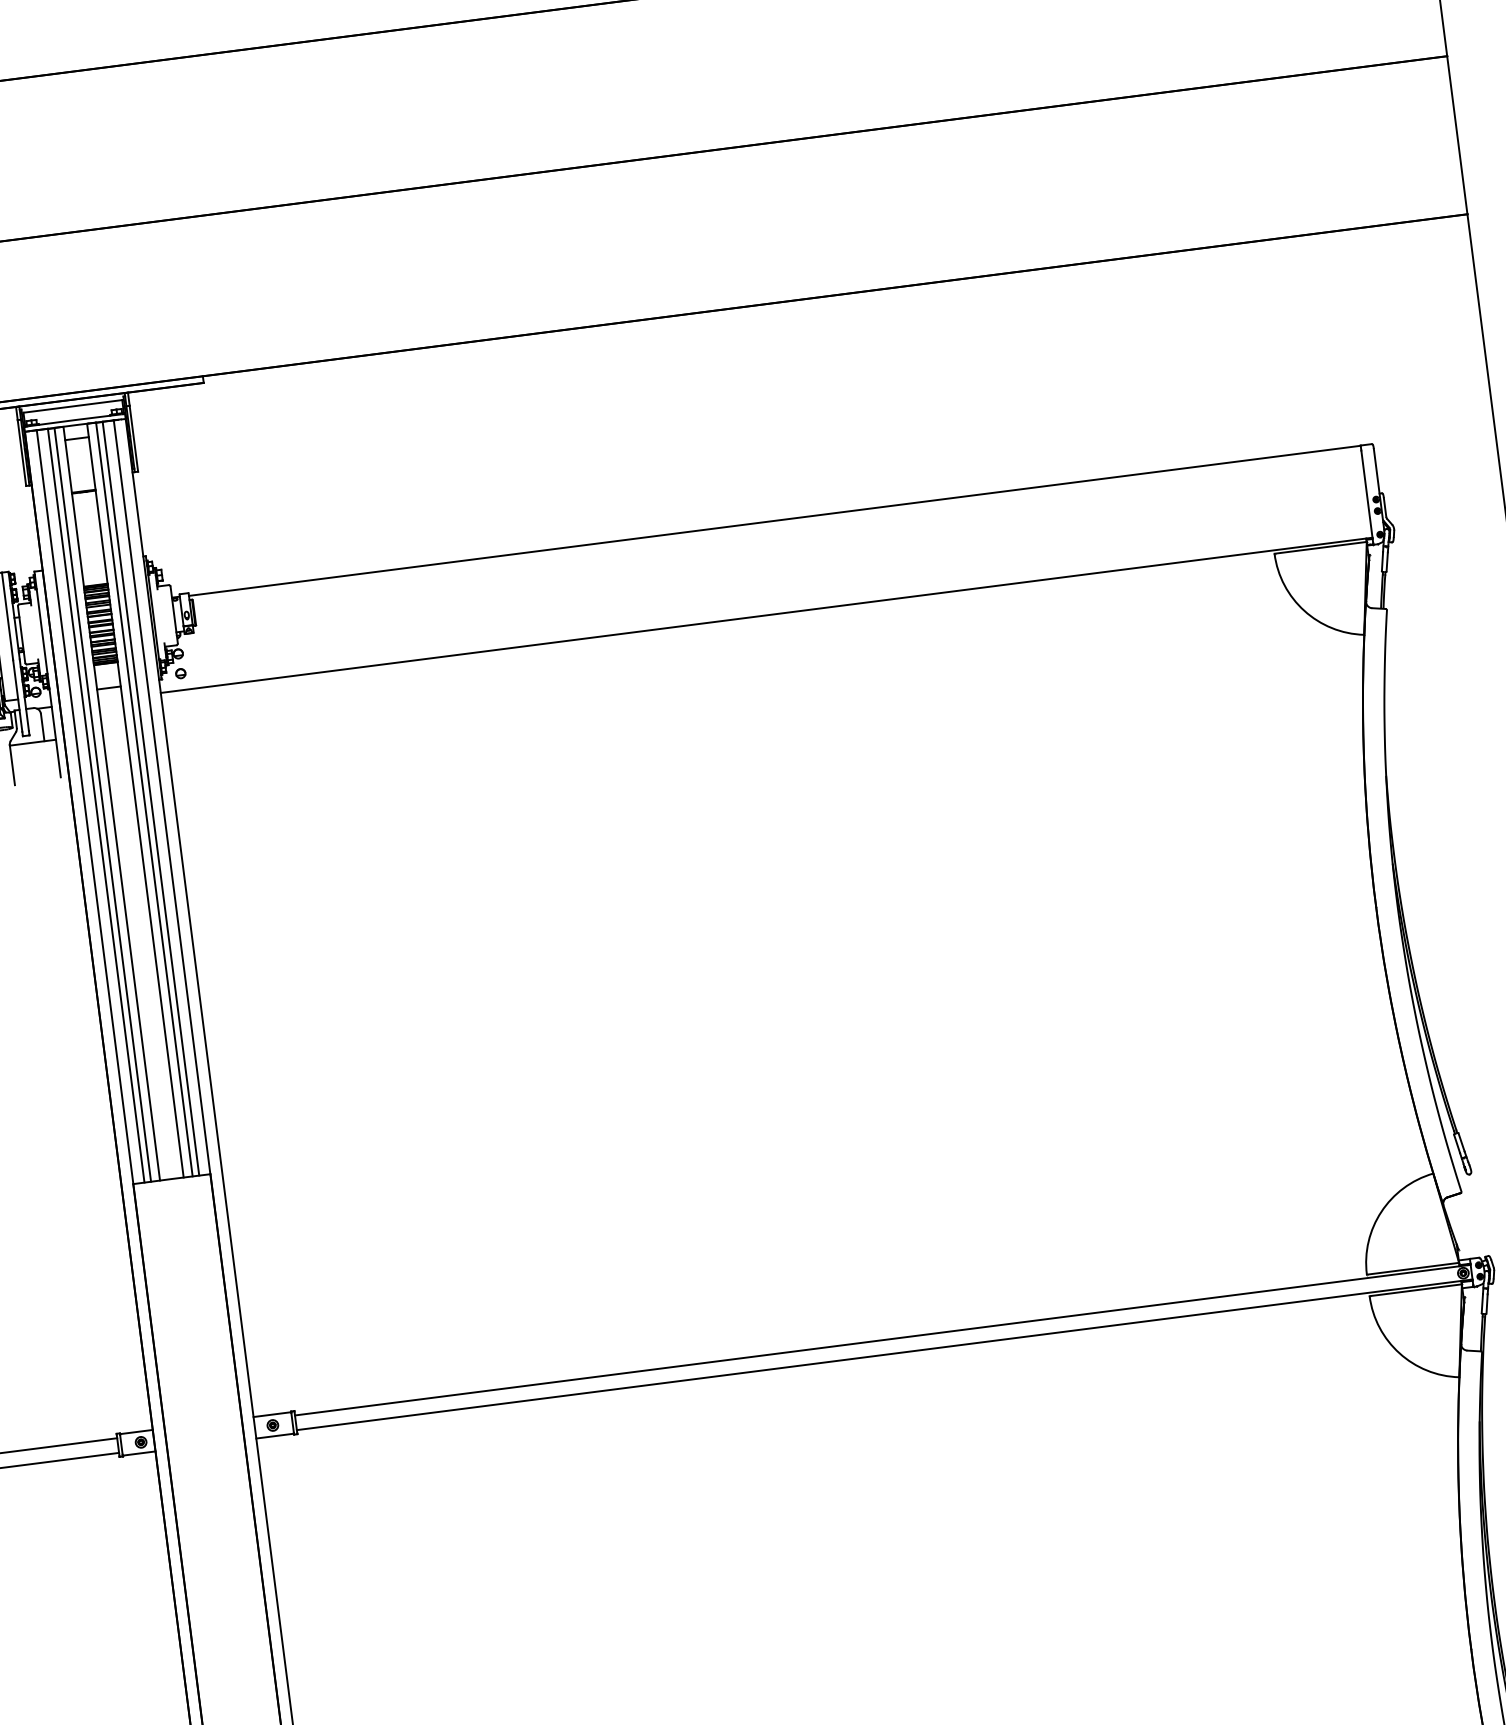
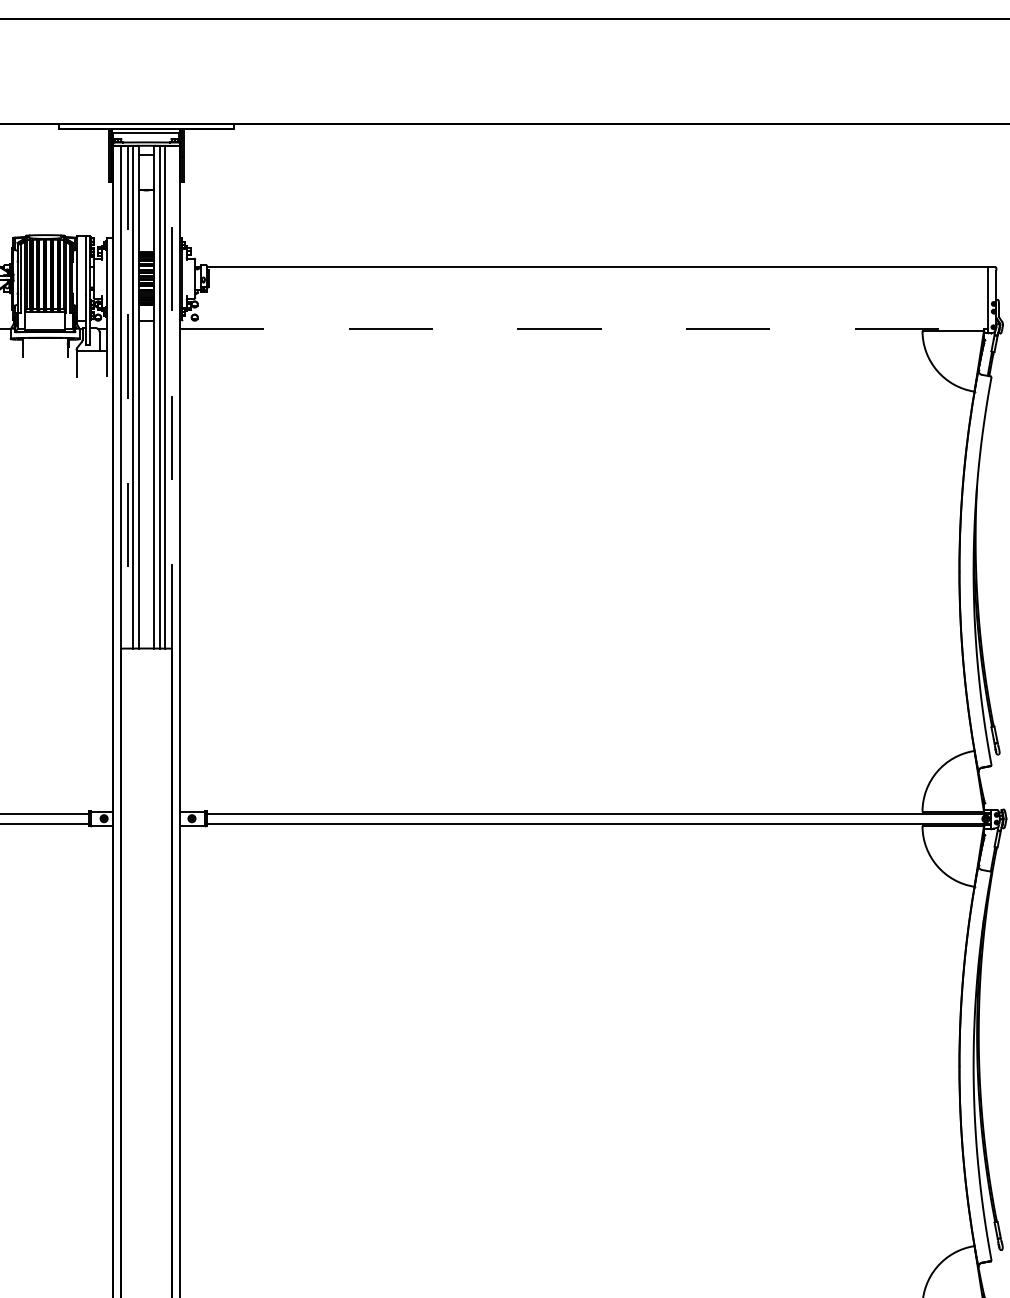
line: (767, 615) -> (584, 328), solid -> dashed
line: (162, 796) -> (172, 396), solid -> dashed
line: (96, 806) -> (128, 397), solid -> dashed

